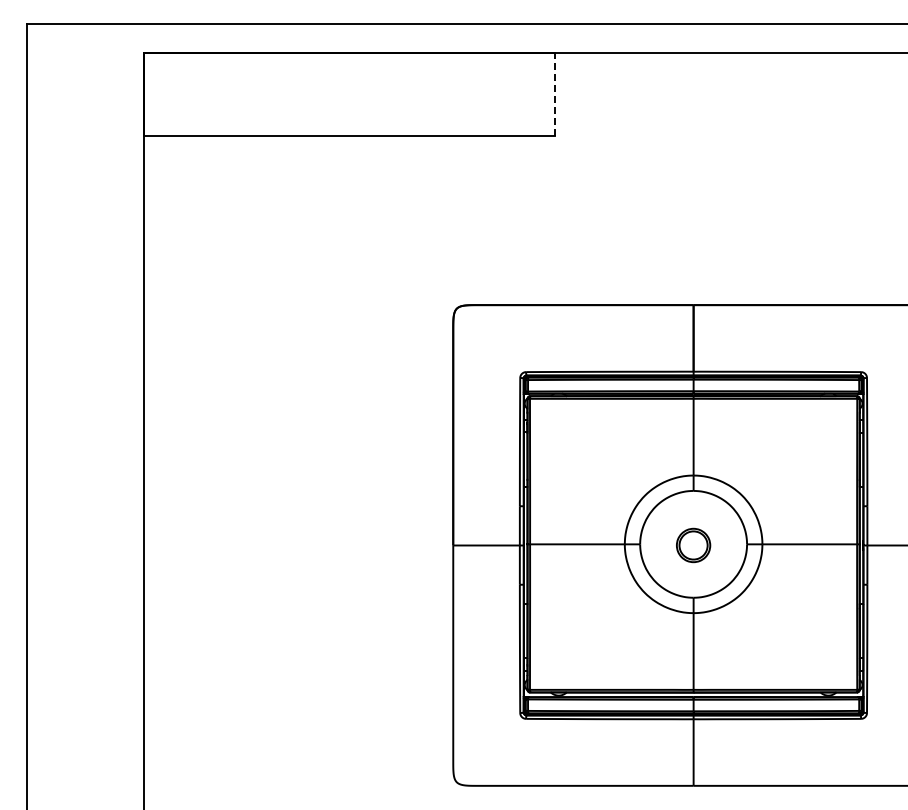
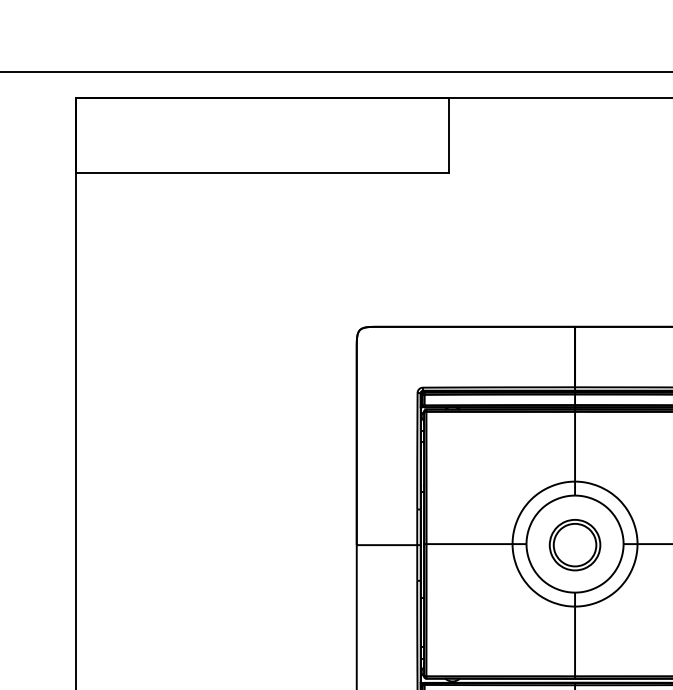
line: (554, 93) -> (448, 134), dashed -> solid
part: (693, 545) -> (574, 545), size x1.67

